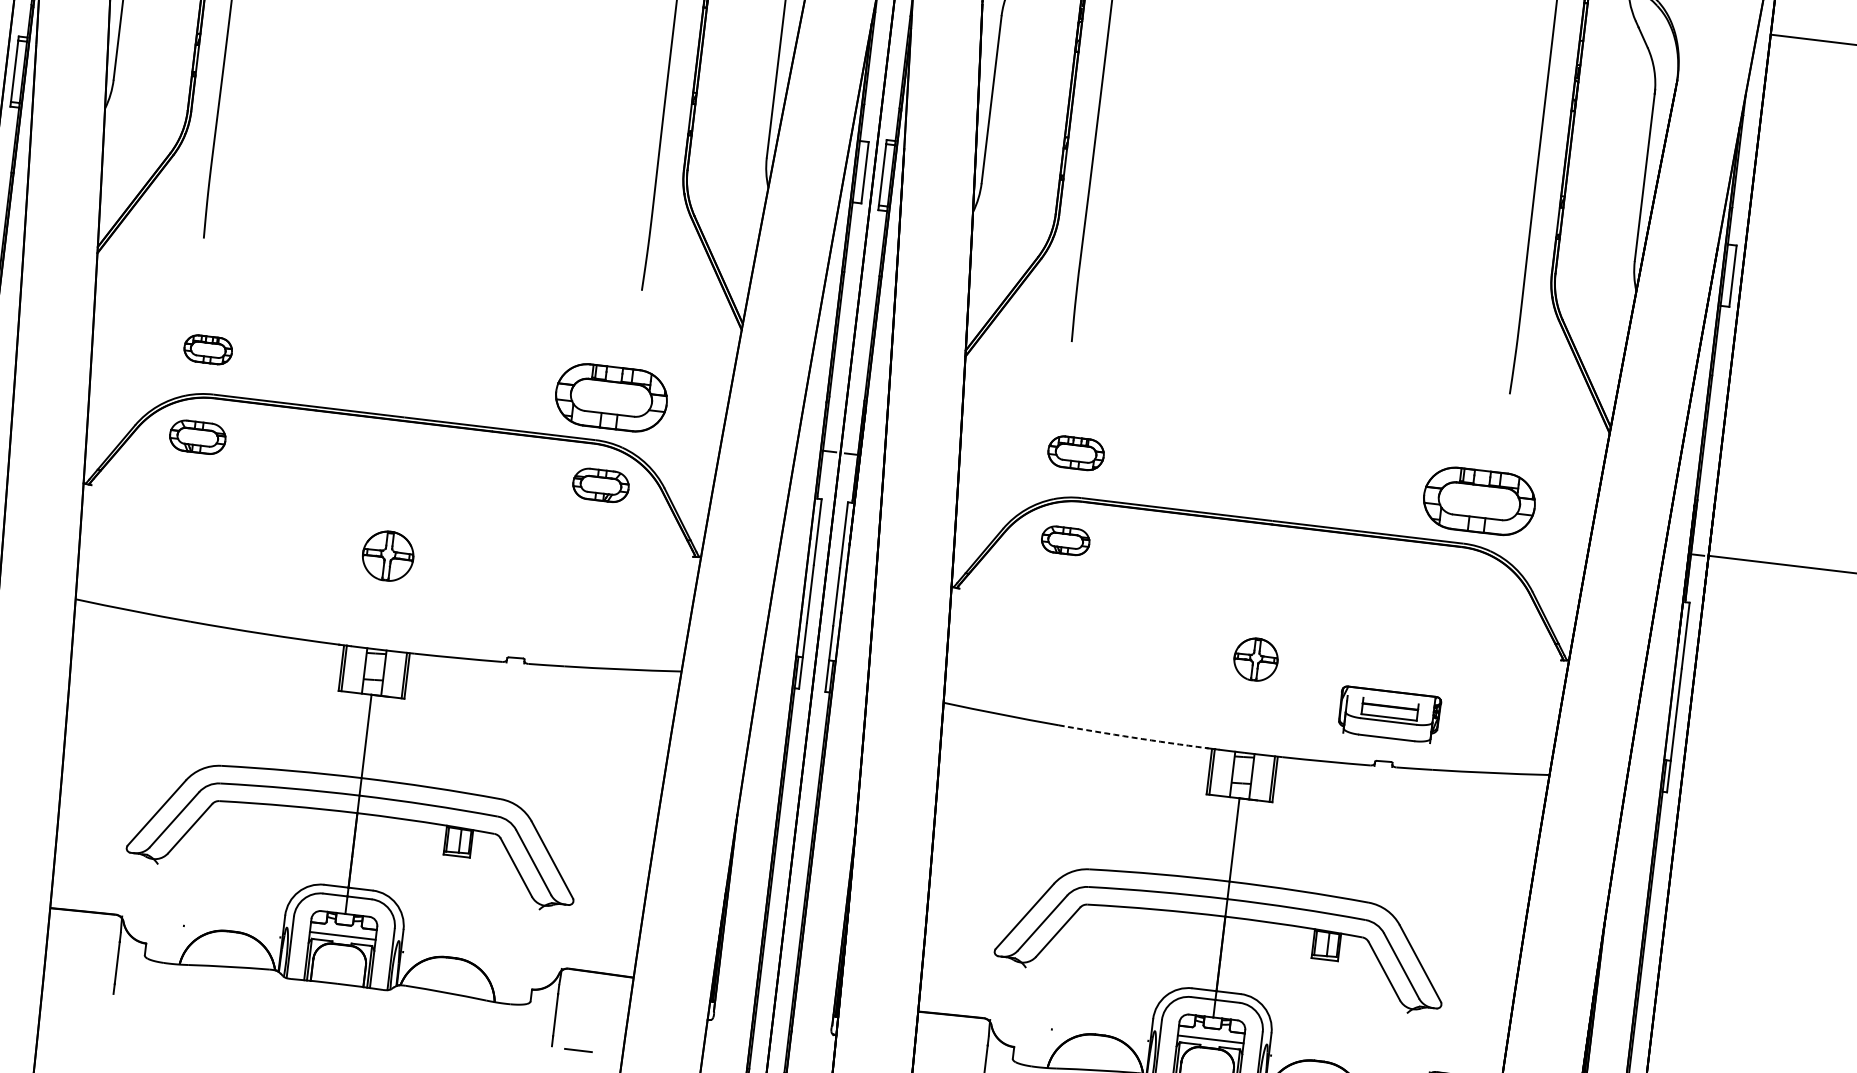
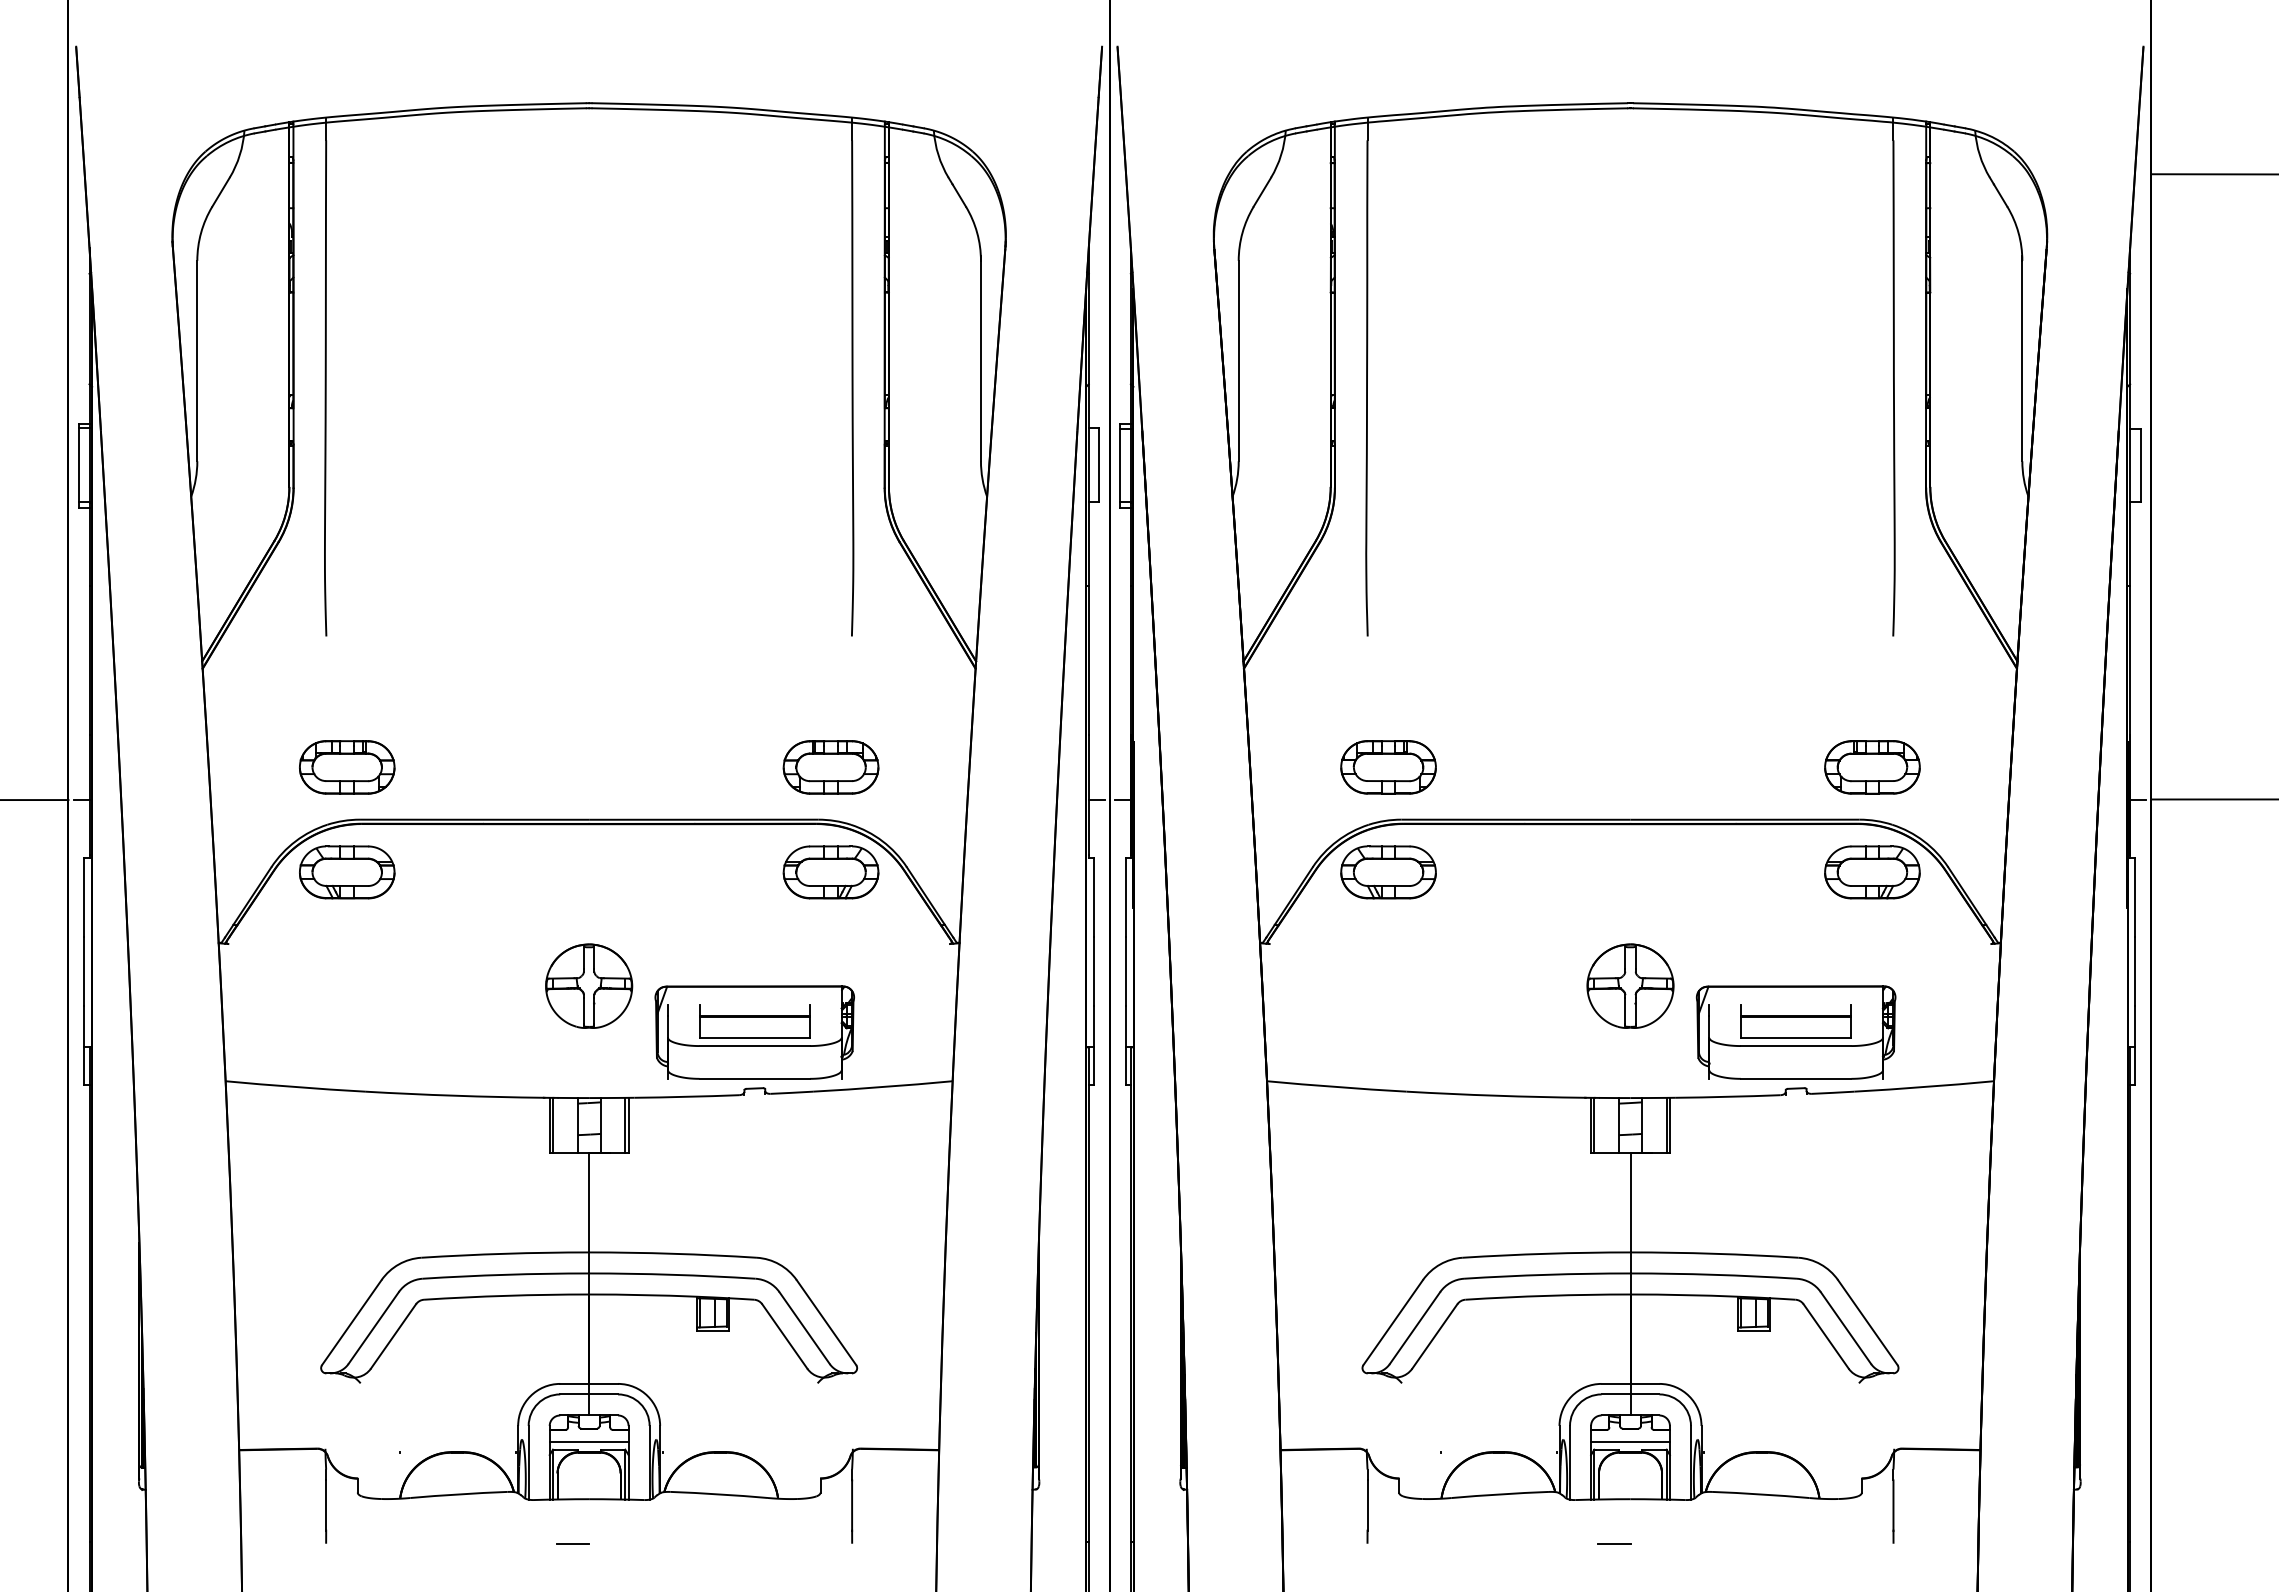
part: (208, 349) -> (347, 767), size x1.67
part: (610, 397) -> (830, 767), size x0.71
part: (197, 437) -> (347, 872), size x1.43
part: (1076, 453) -> (1388, 767), size x1.43
part: (600, 485) -> (830, 872), size x1.43
part: (1479, 501) -> (1872, 767), size x0.71
part: (1065, 540) -> (1388, 872), size x1.67
part: (388, 555) -> (589, 985), size x1.43
part: (1469, 588) -> (1872, 872), added
part: (521, 611) -> (754, 1032), added
part: (1256, 659) -> (1630, 985), size x1.67
part: (1388, 714) -> (1795, 1032), size x1.67
arc: (1132, 737) -> (1495, 1095), dashed -> solid
line: (578, 1049) -> (572, 1543), moved

